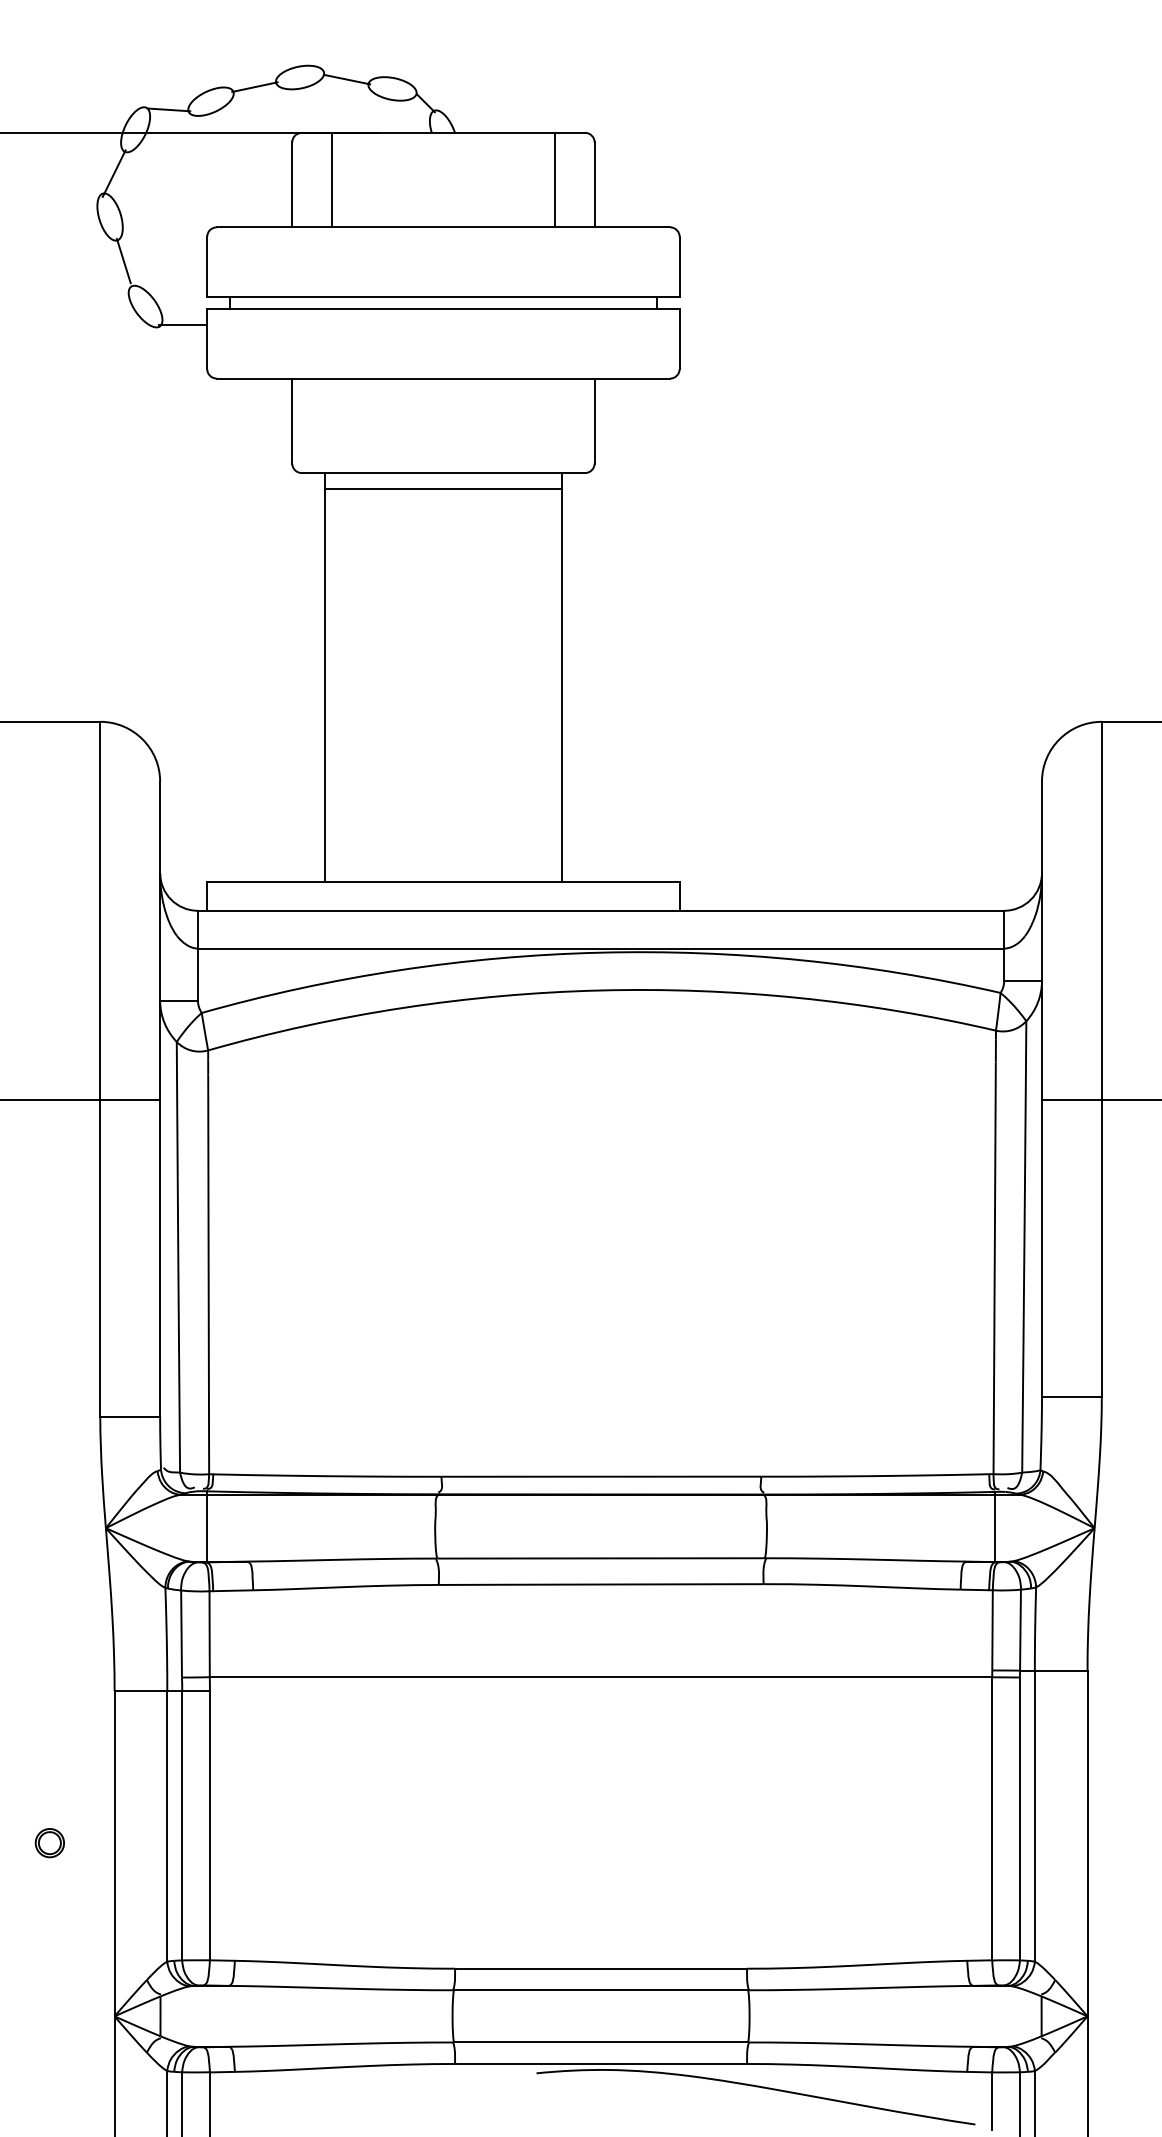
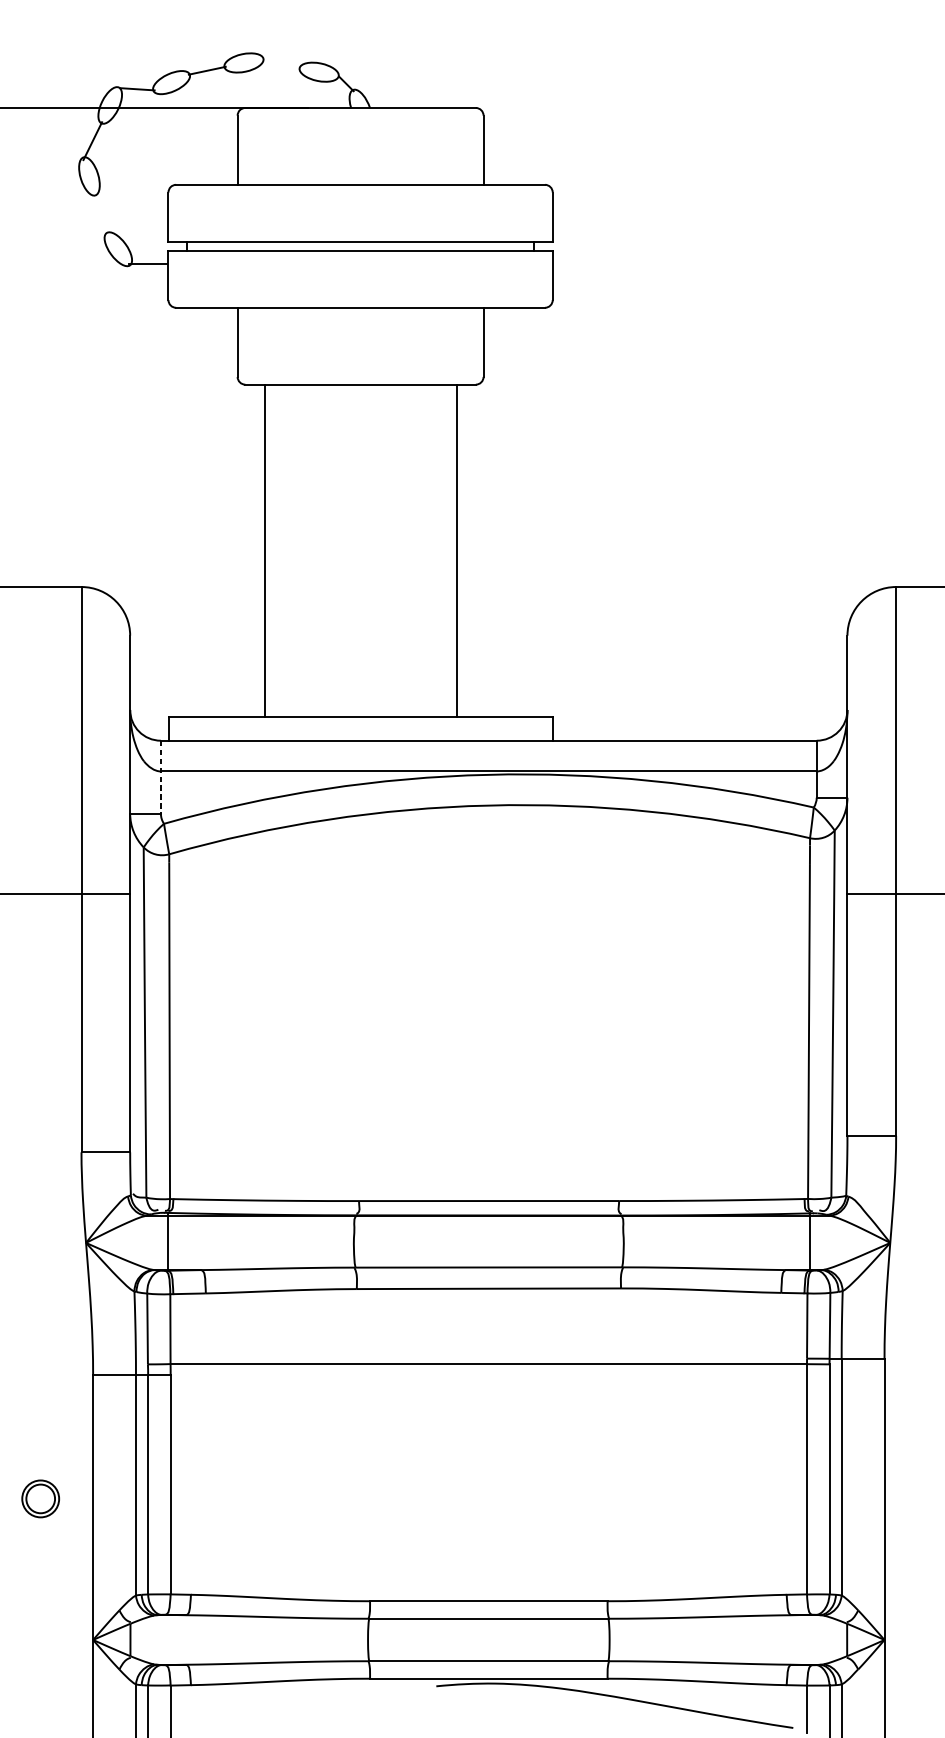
line: (347, 79) -> (282, 64), removed
line: (331, 179) -> (269, 145), removed
line: (554, 179) -> (450, 145), removed
line: (123, 260) -> (100, 211), removed
line: (443, 488) -> (360, 397), removed
line: (197, 955) -> (160, 777), solid -> dashed
part: (49, 1843) -> (40, 1499), size x1.6

